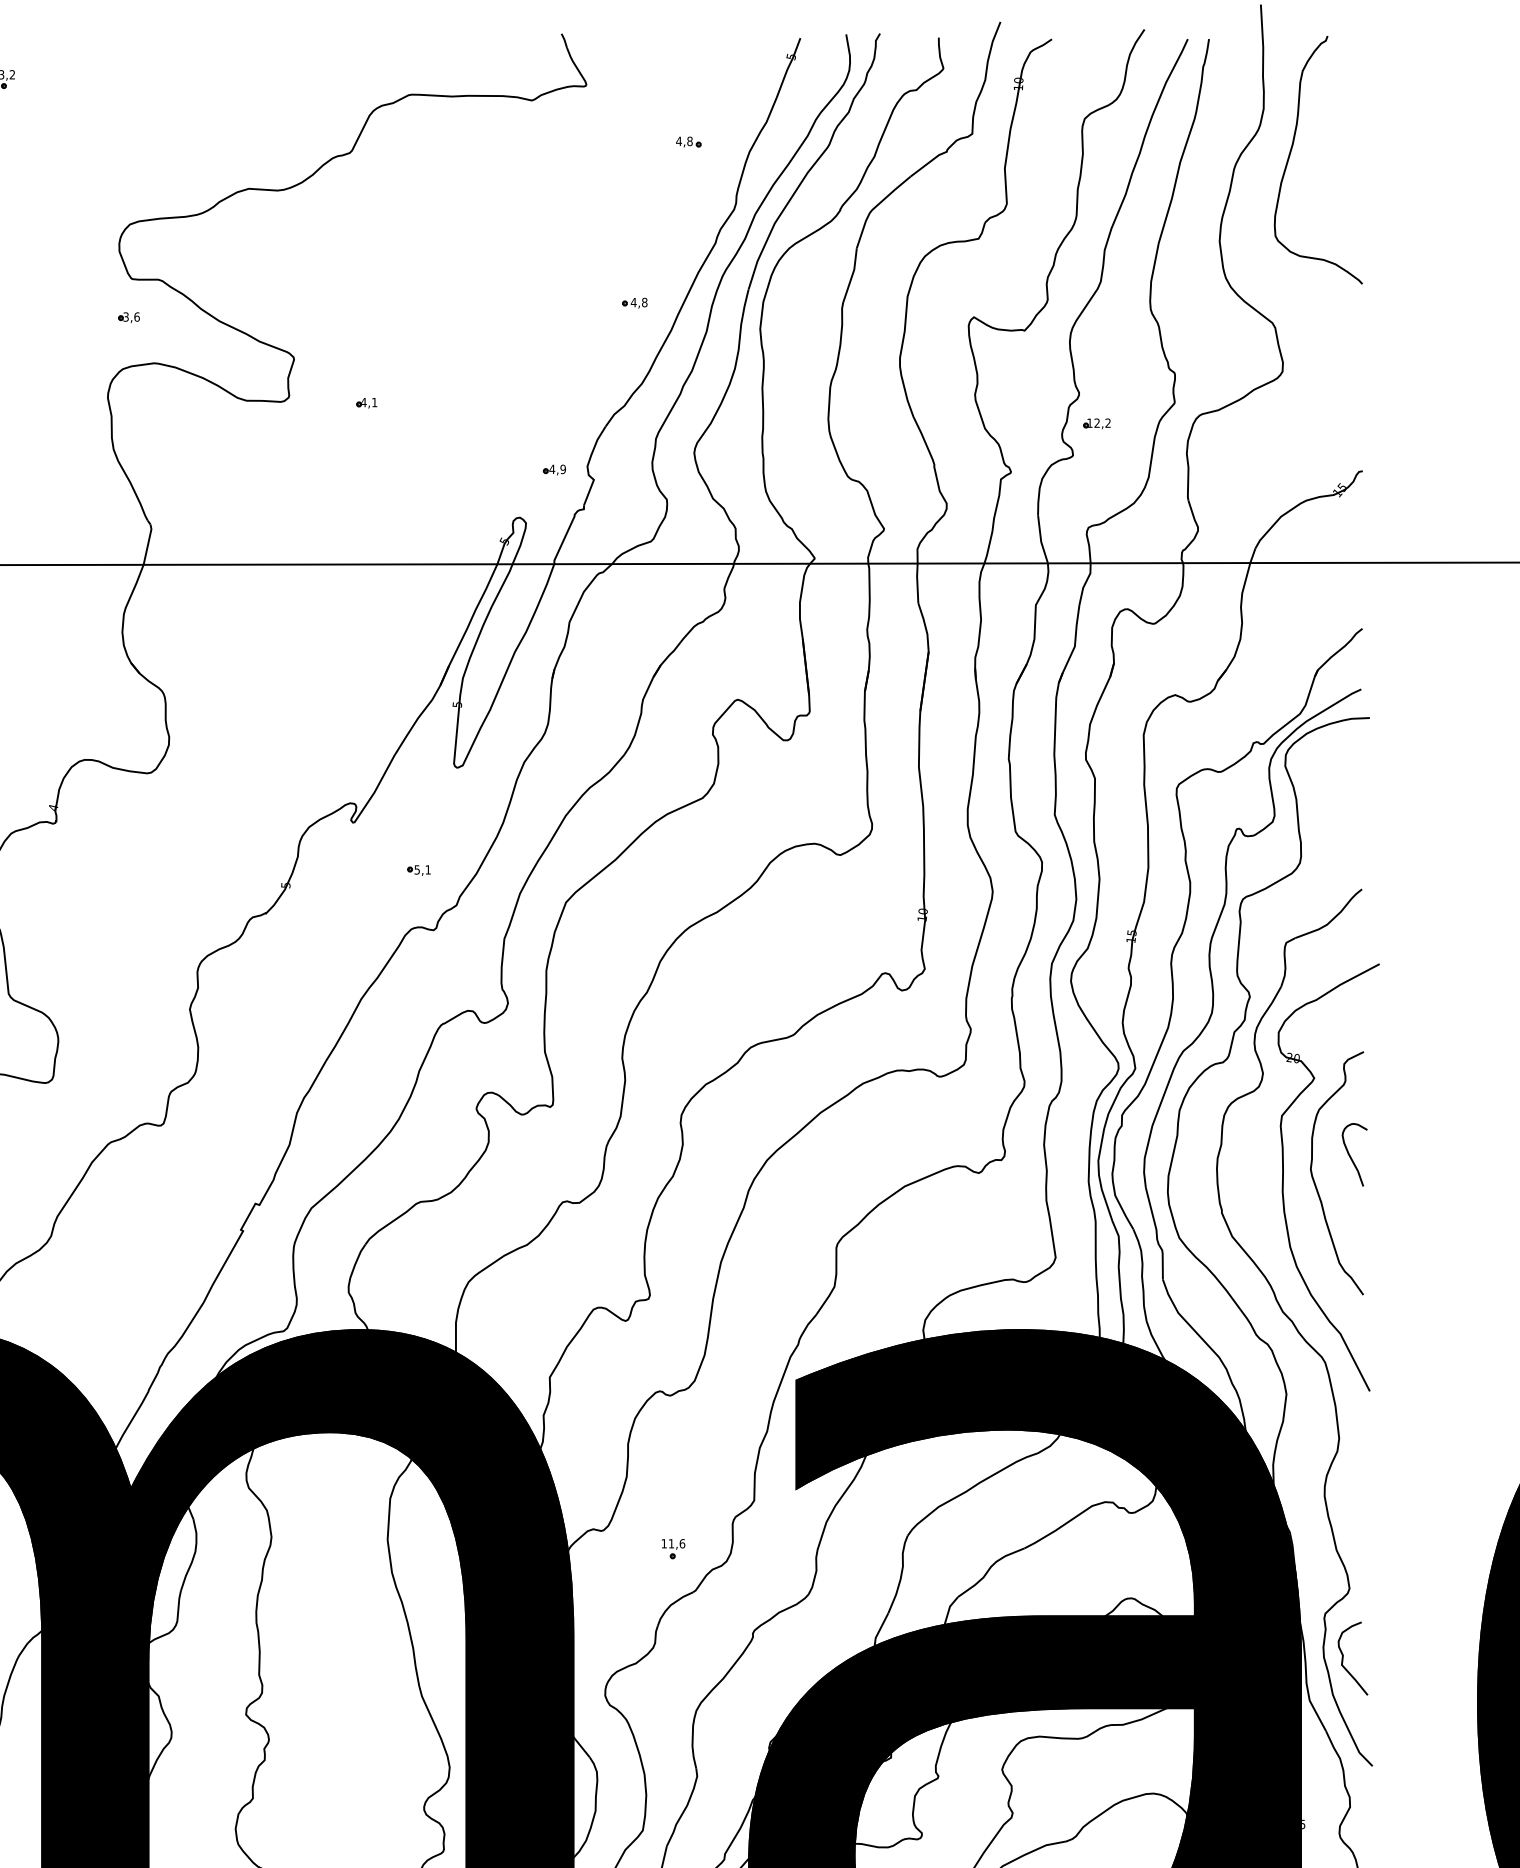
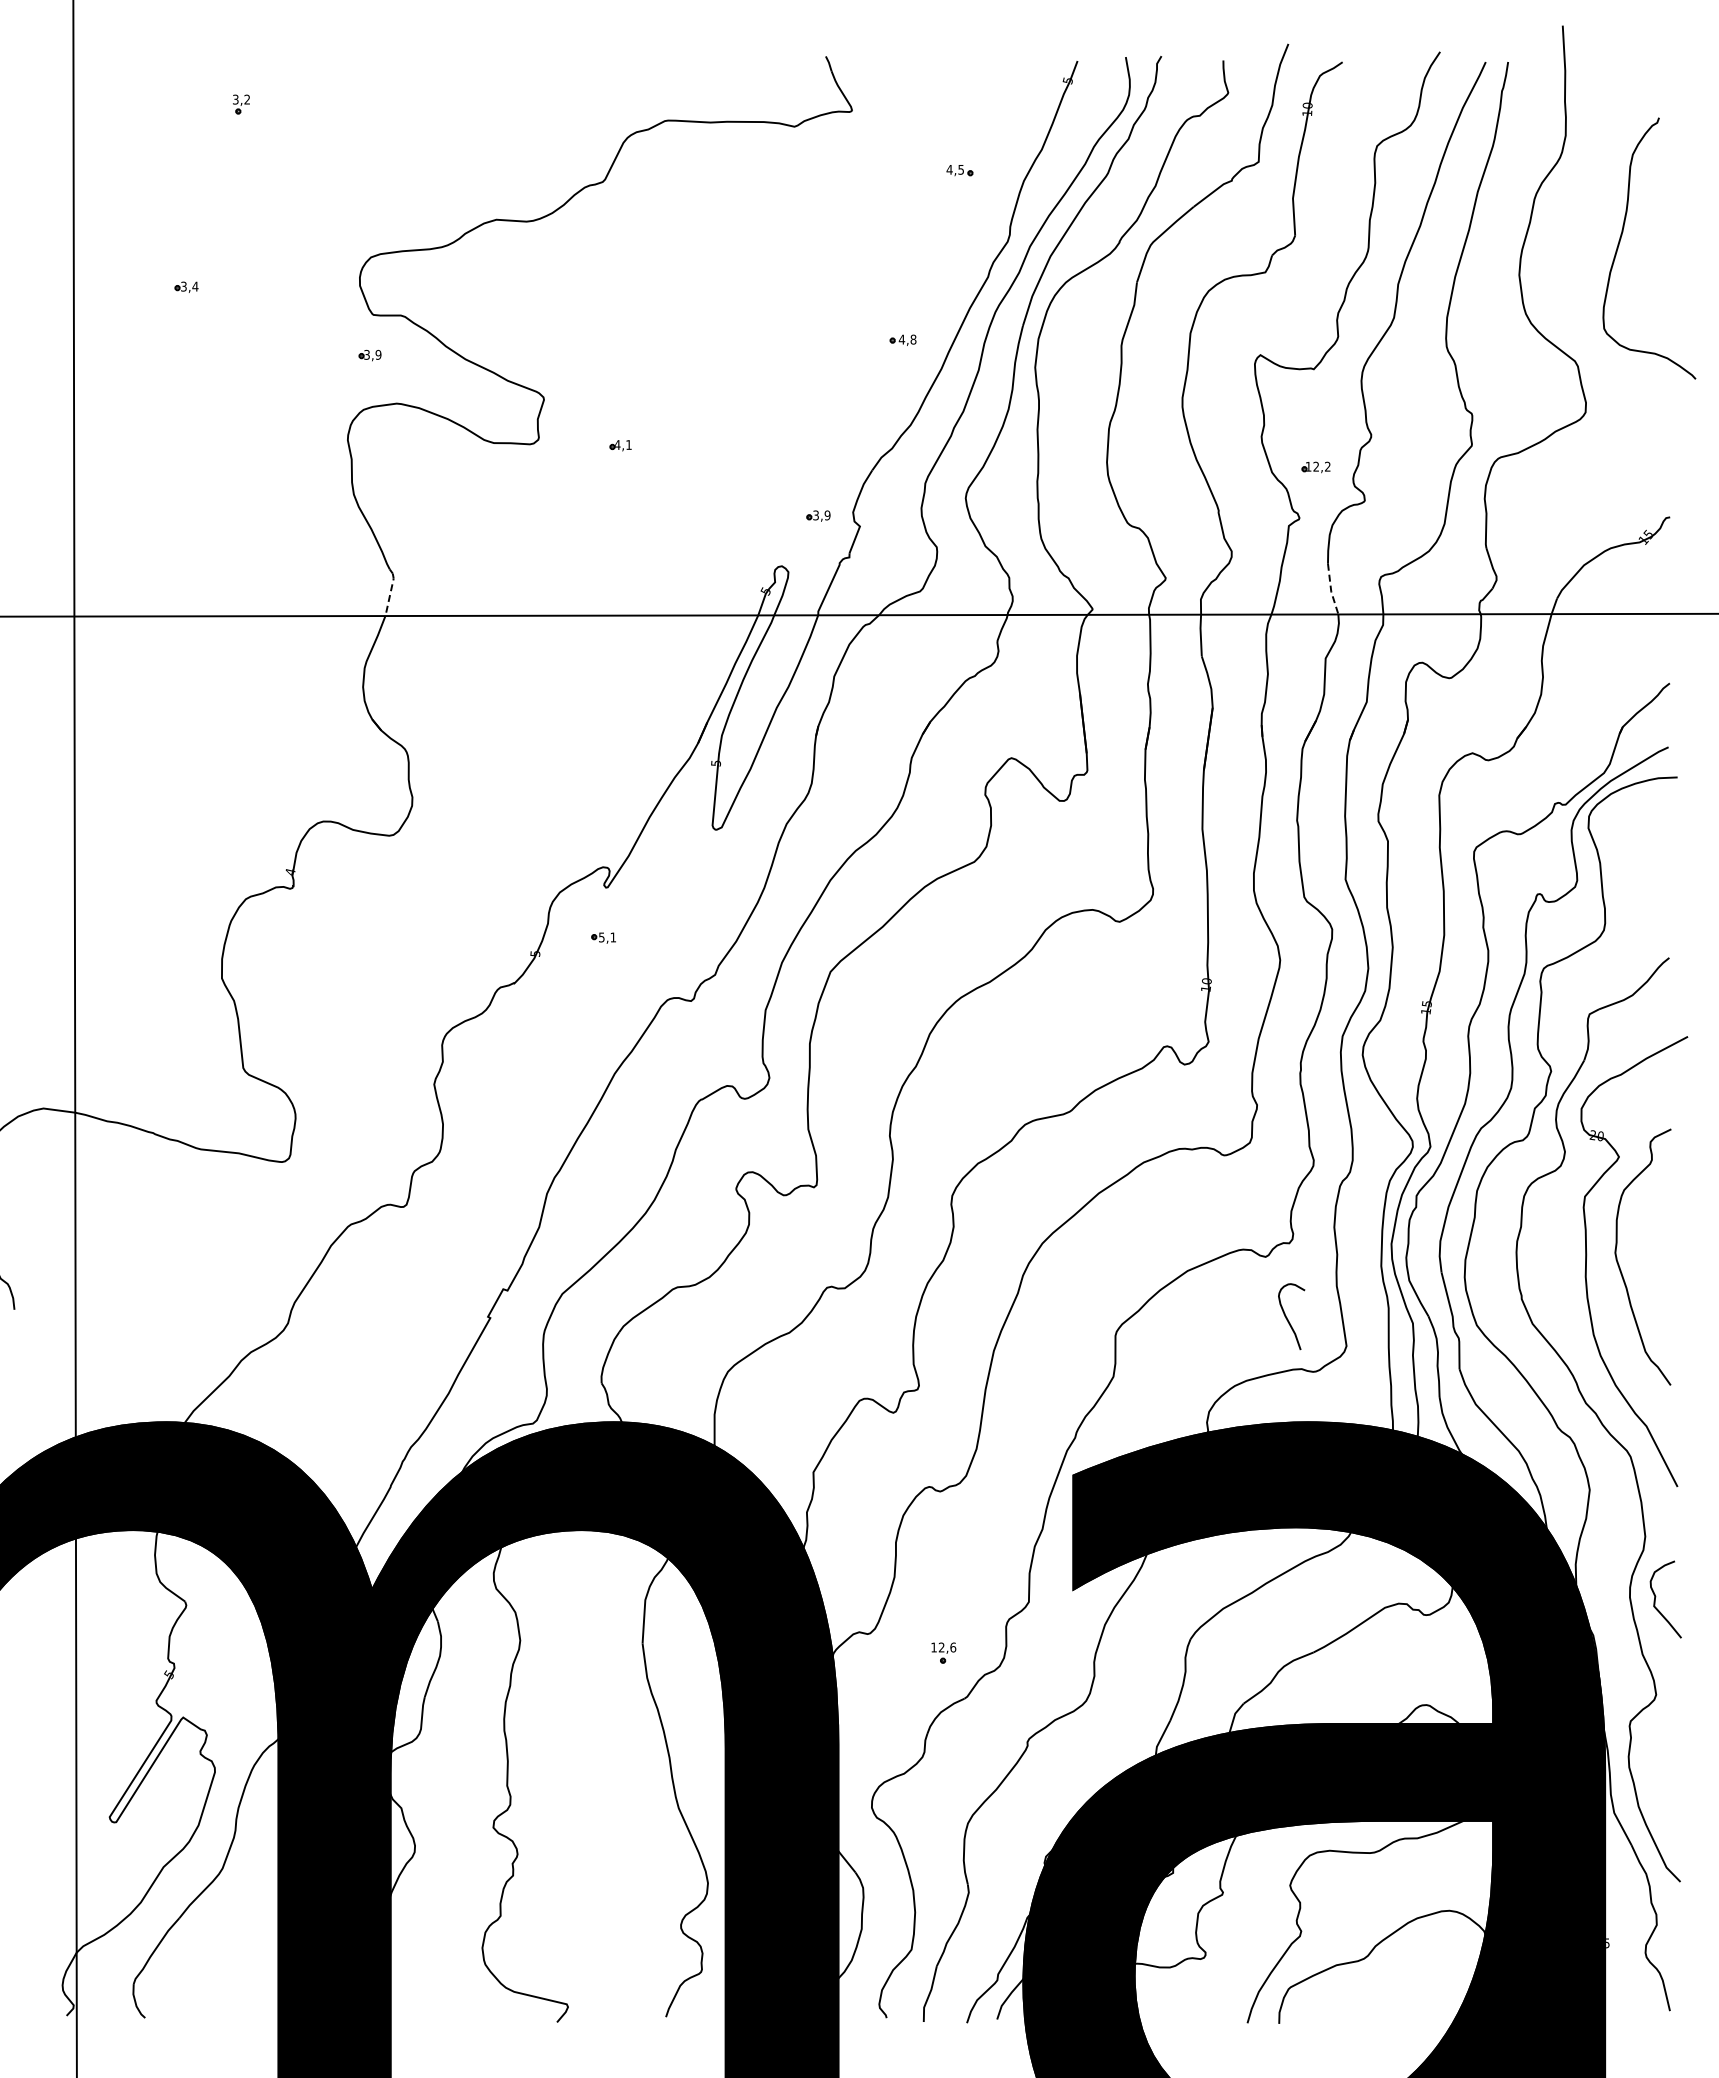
text: (690, 141) -> (961, 169), 4,8 -> 4,5
curve: (1290, 154) -> (1620, 242), moved
text: (137, 316) -> (378, 354), 3,6 -> 3,9
part: (1096, 423) -> (1315, 467), moved
text: (552, 469) -> (816, 515), 4,9 -> 3,9
line: (1041, 539) -> (1331, 589), solid -> dashed
line: (148, 543) -> (390, 593), solid -> dashed
part: (418, 869) -> (603, 937), moved
curve: (1350, 1155) -> (1287, 1317), moved
text: (671, 1543) -> (941, 1647), 11,6 -> 12,6
curve: (1344, 1655) -> (1656, 1596), moved

